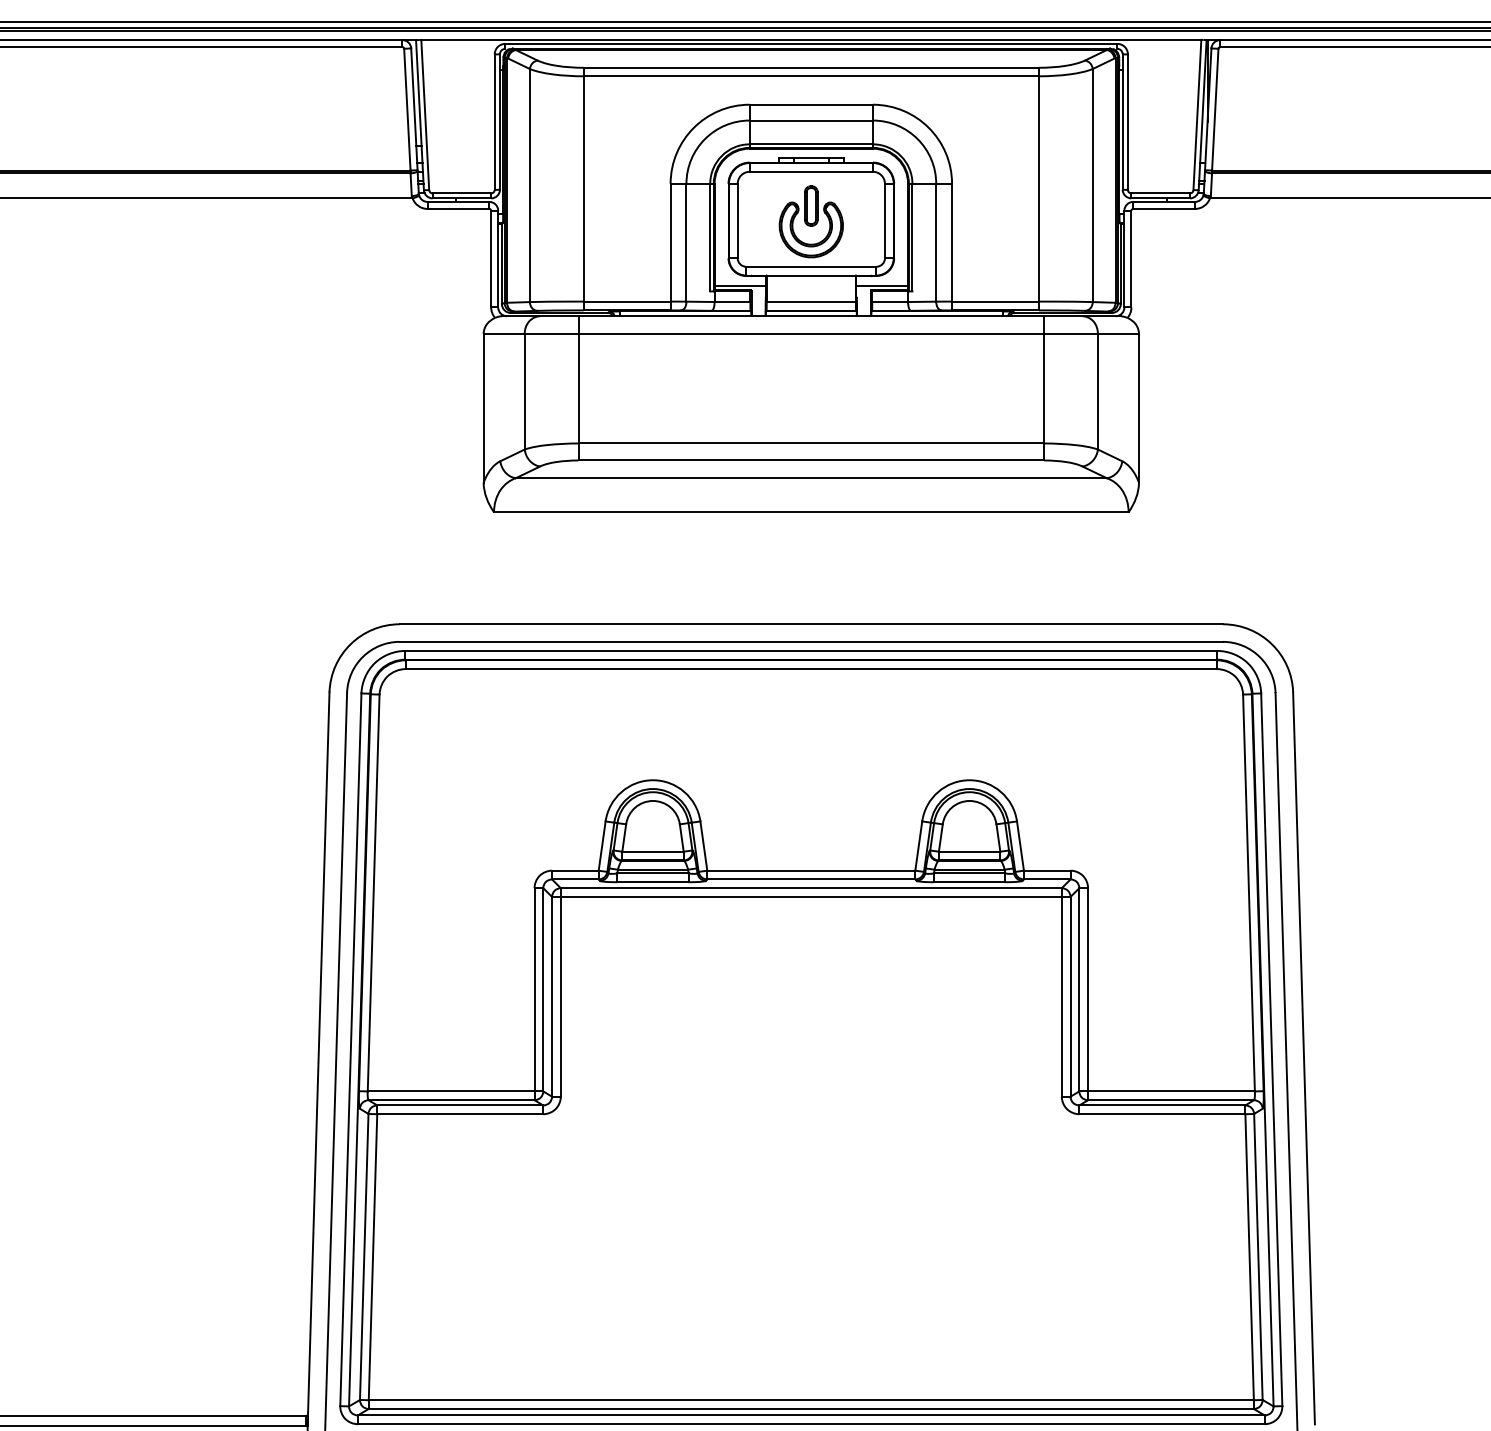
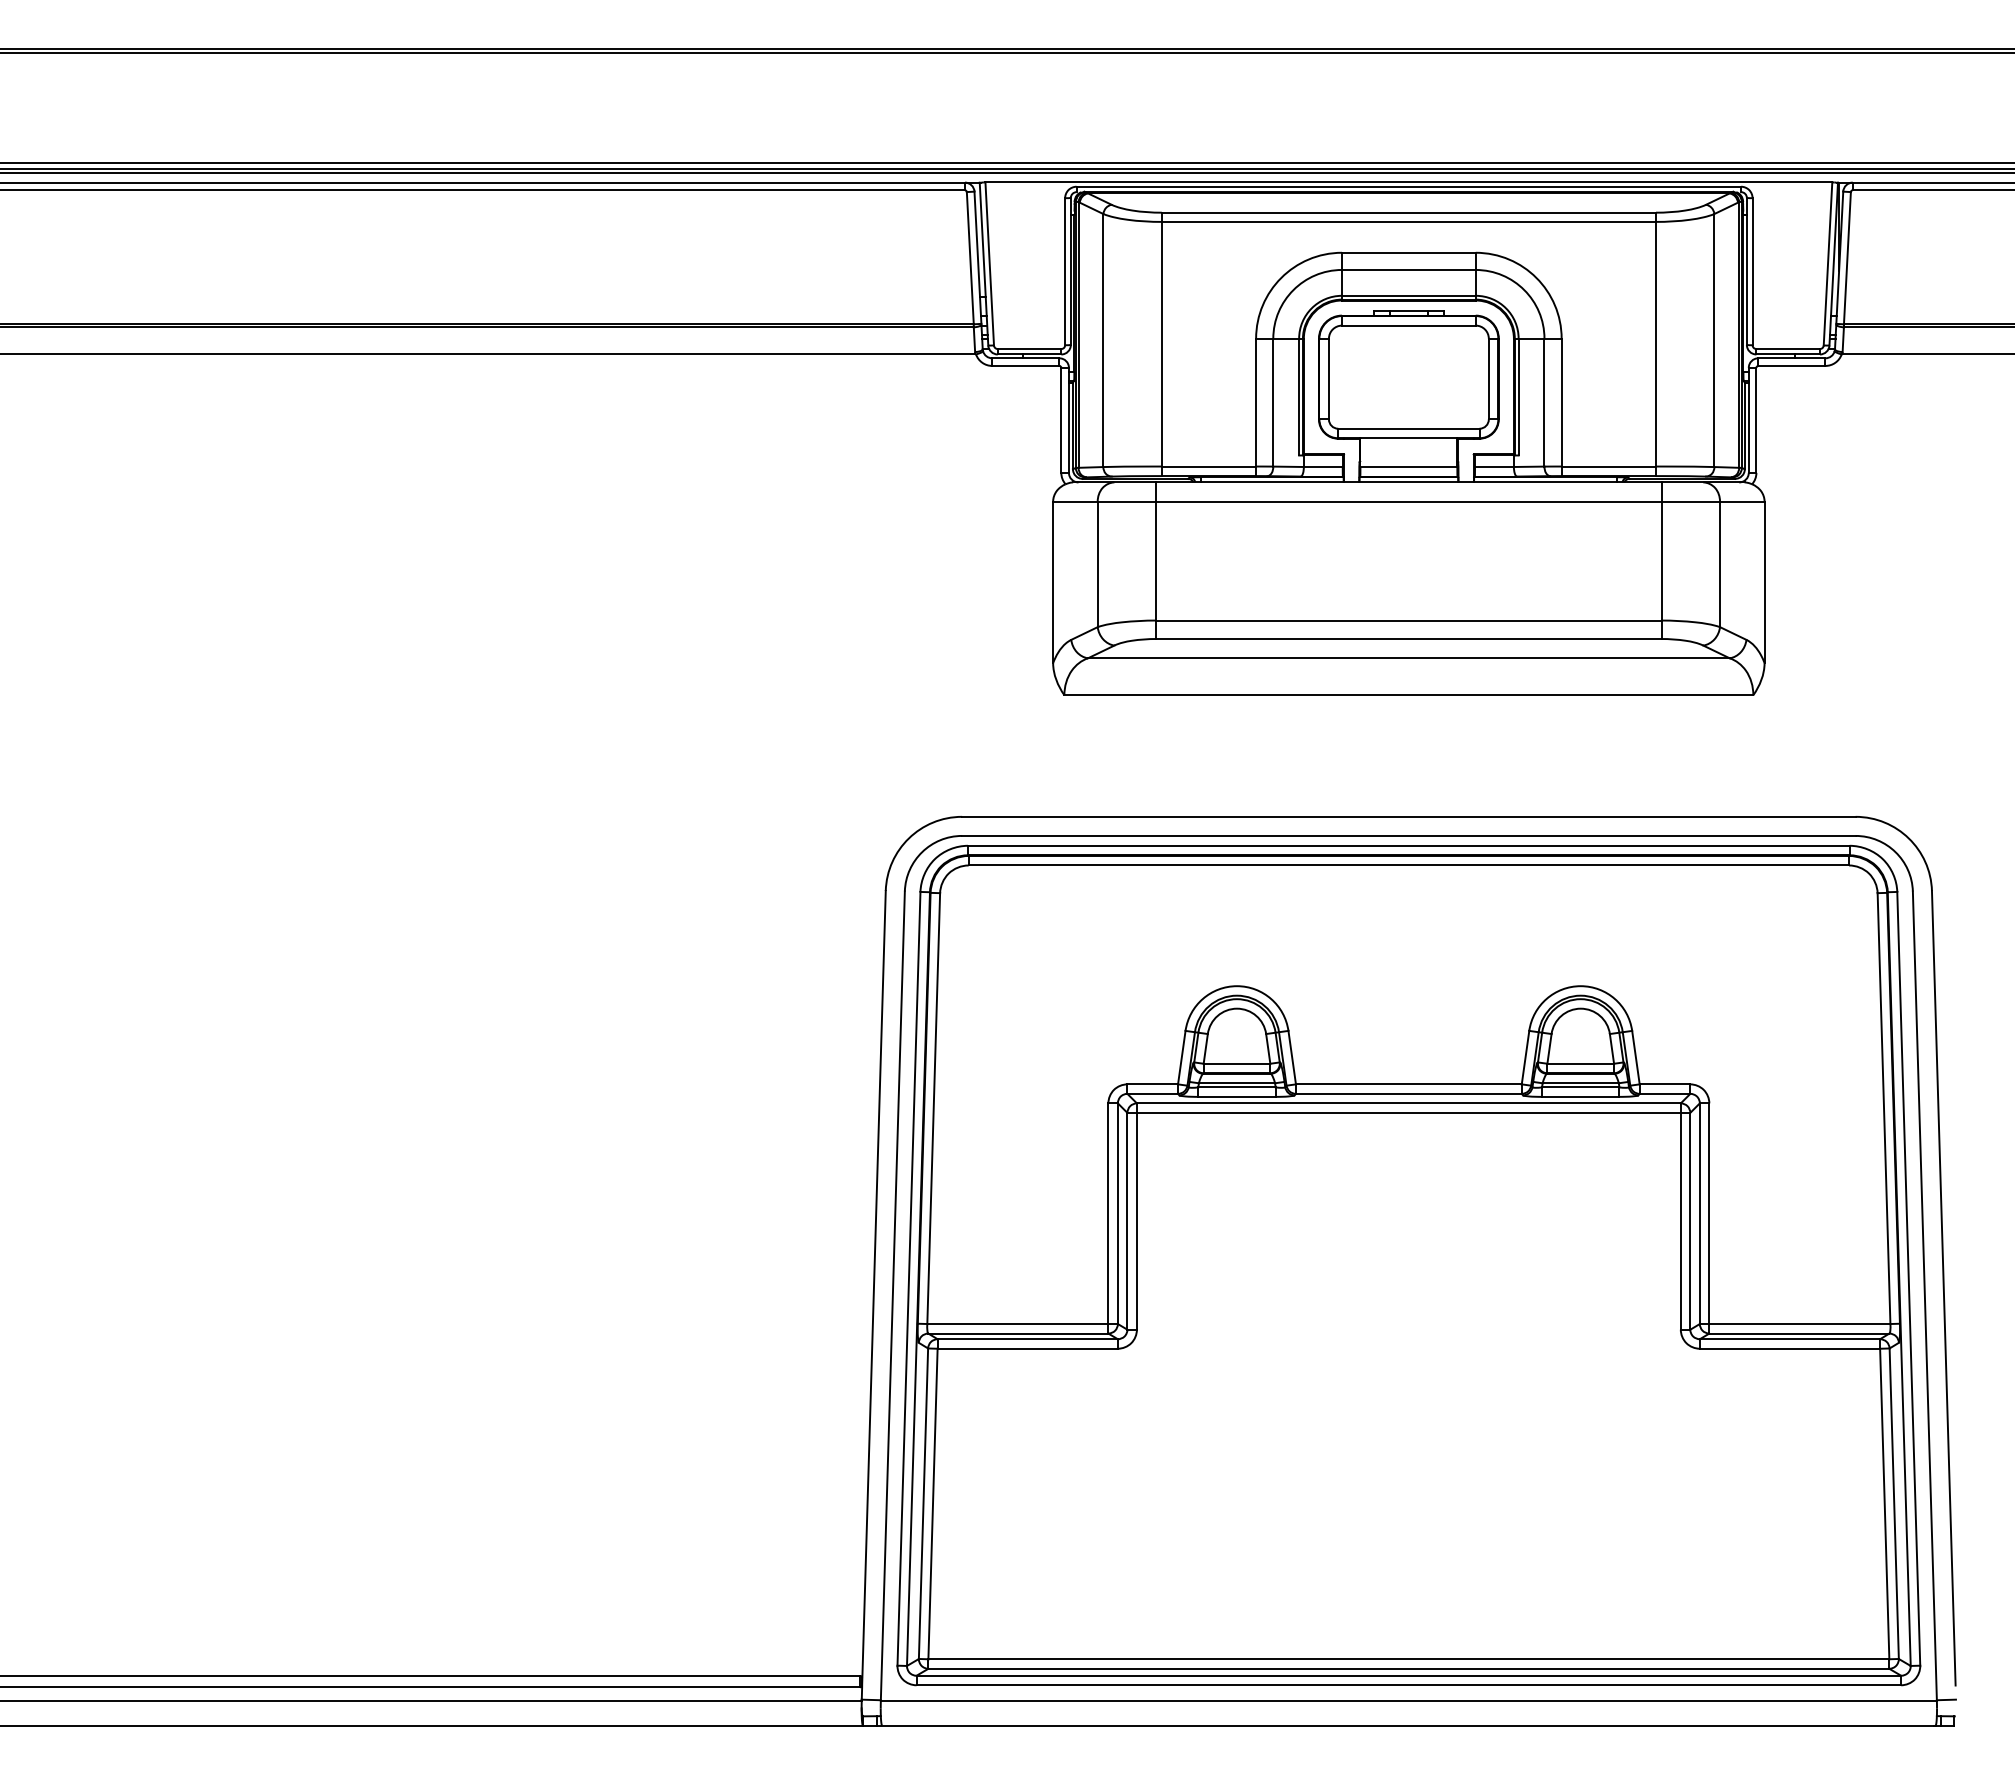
part: (810, 221) -> (1408, 379), removed
line: (740, 285) -> (1331, 449), removed
line: (881, 285) -> (1485, 449), removed

